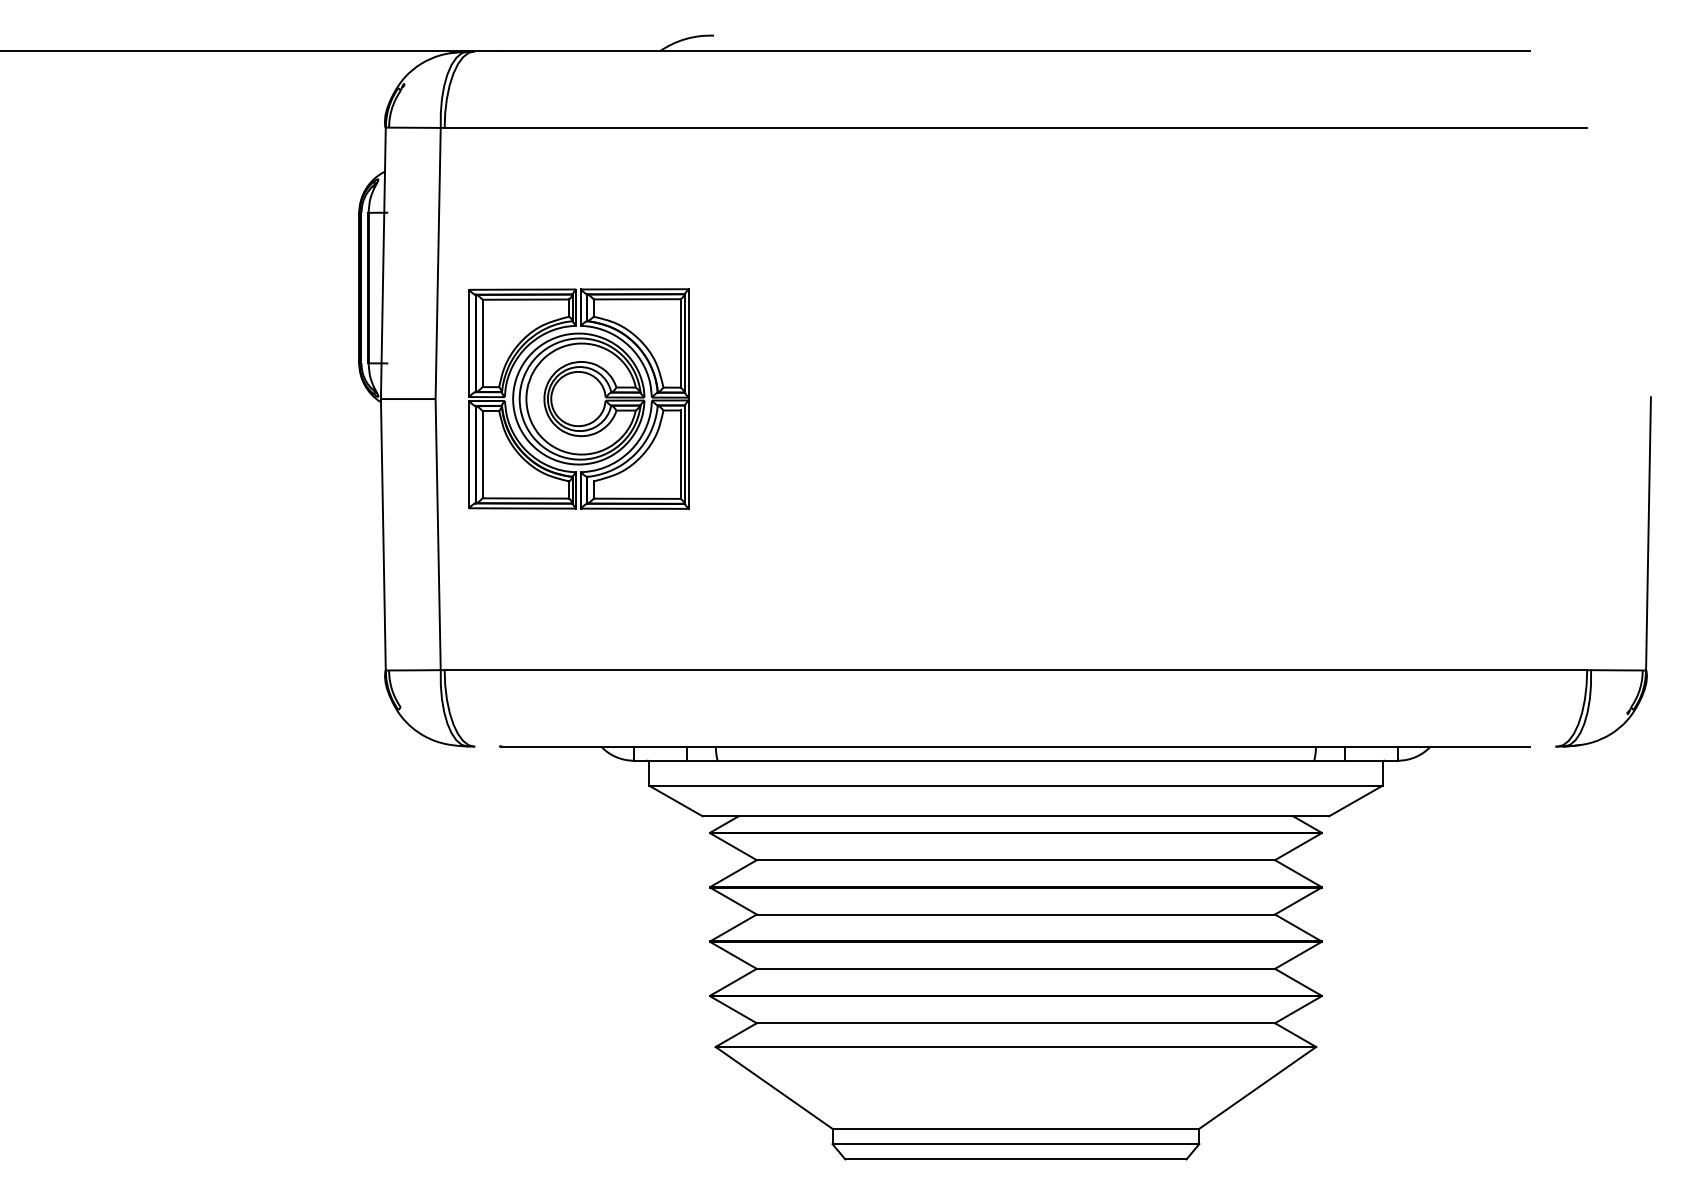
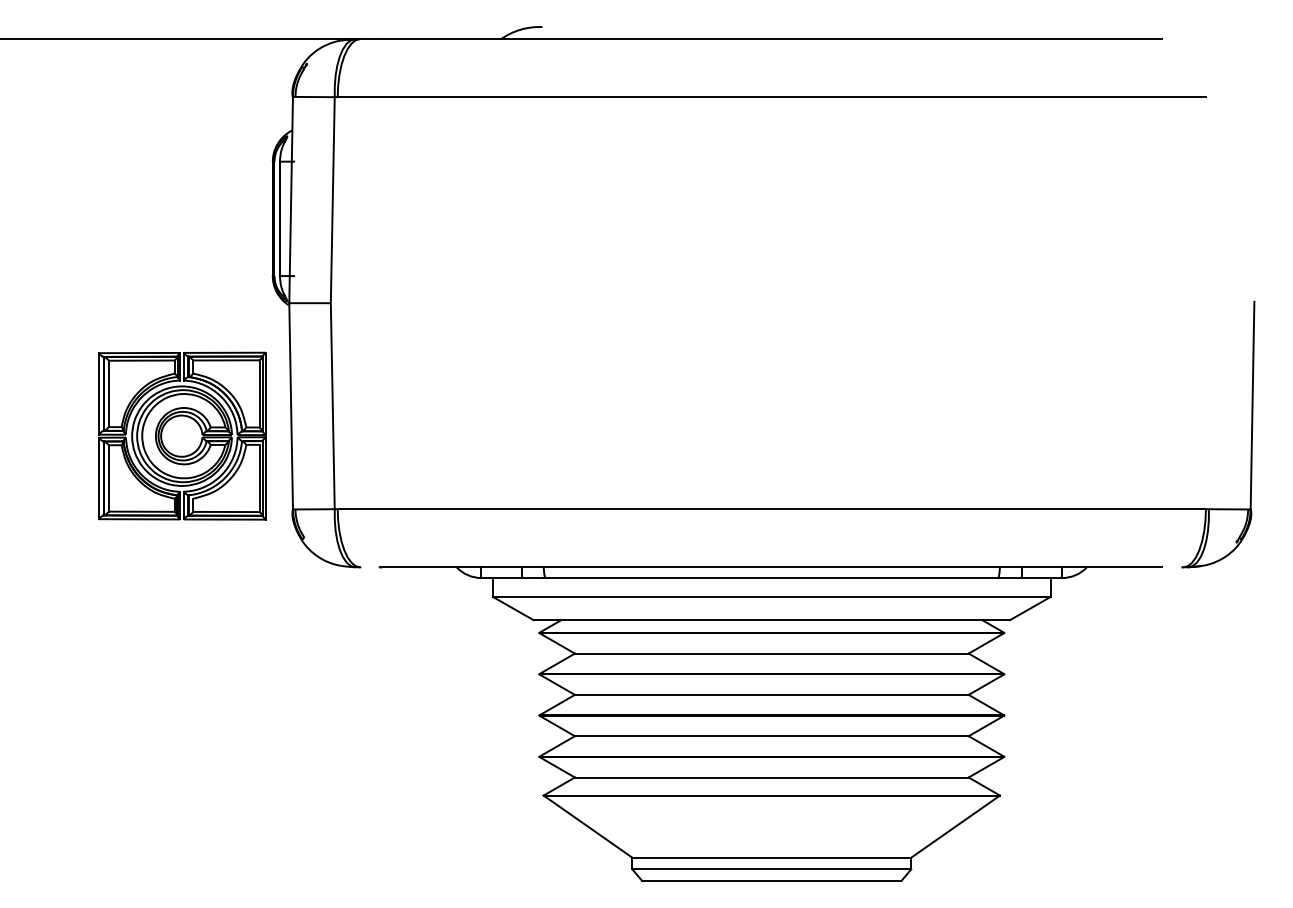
part: (578, 398) -> (181, 435), moved

